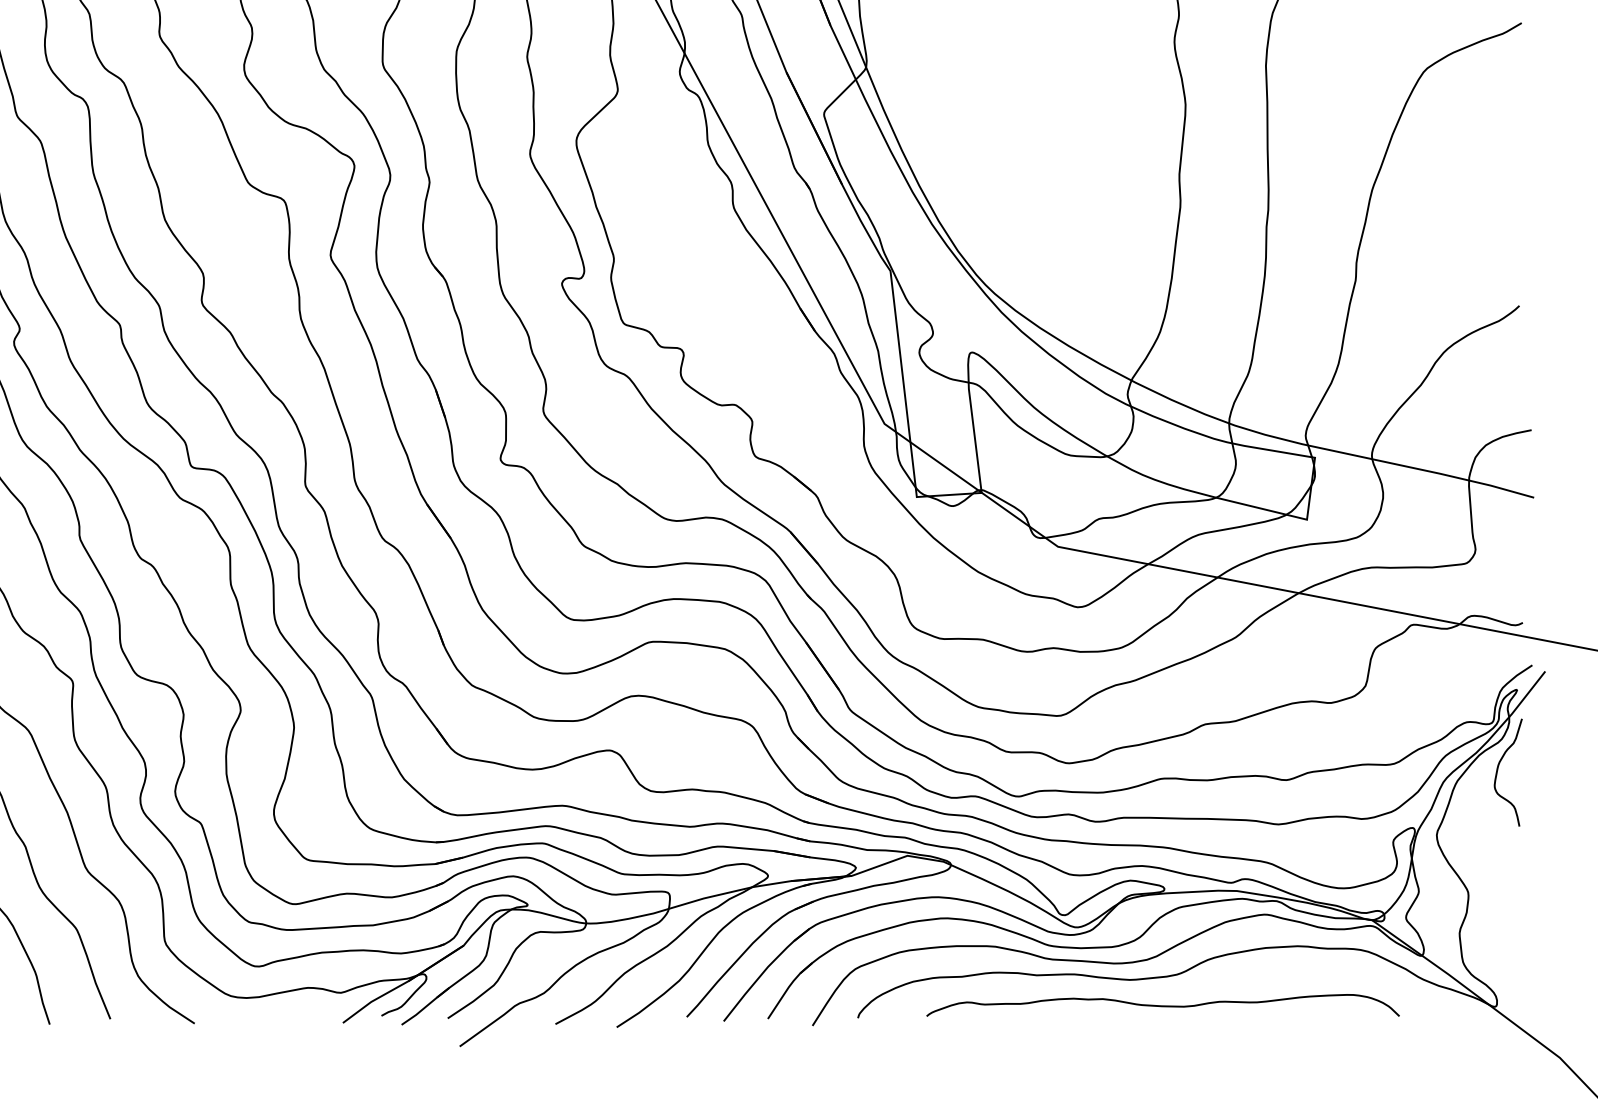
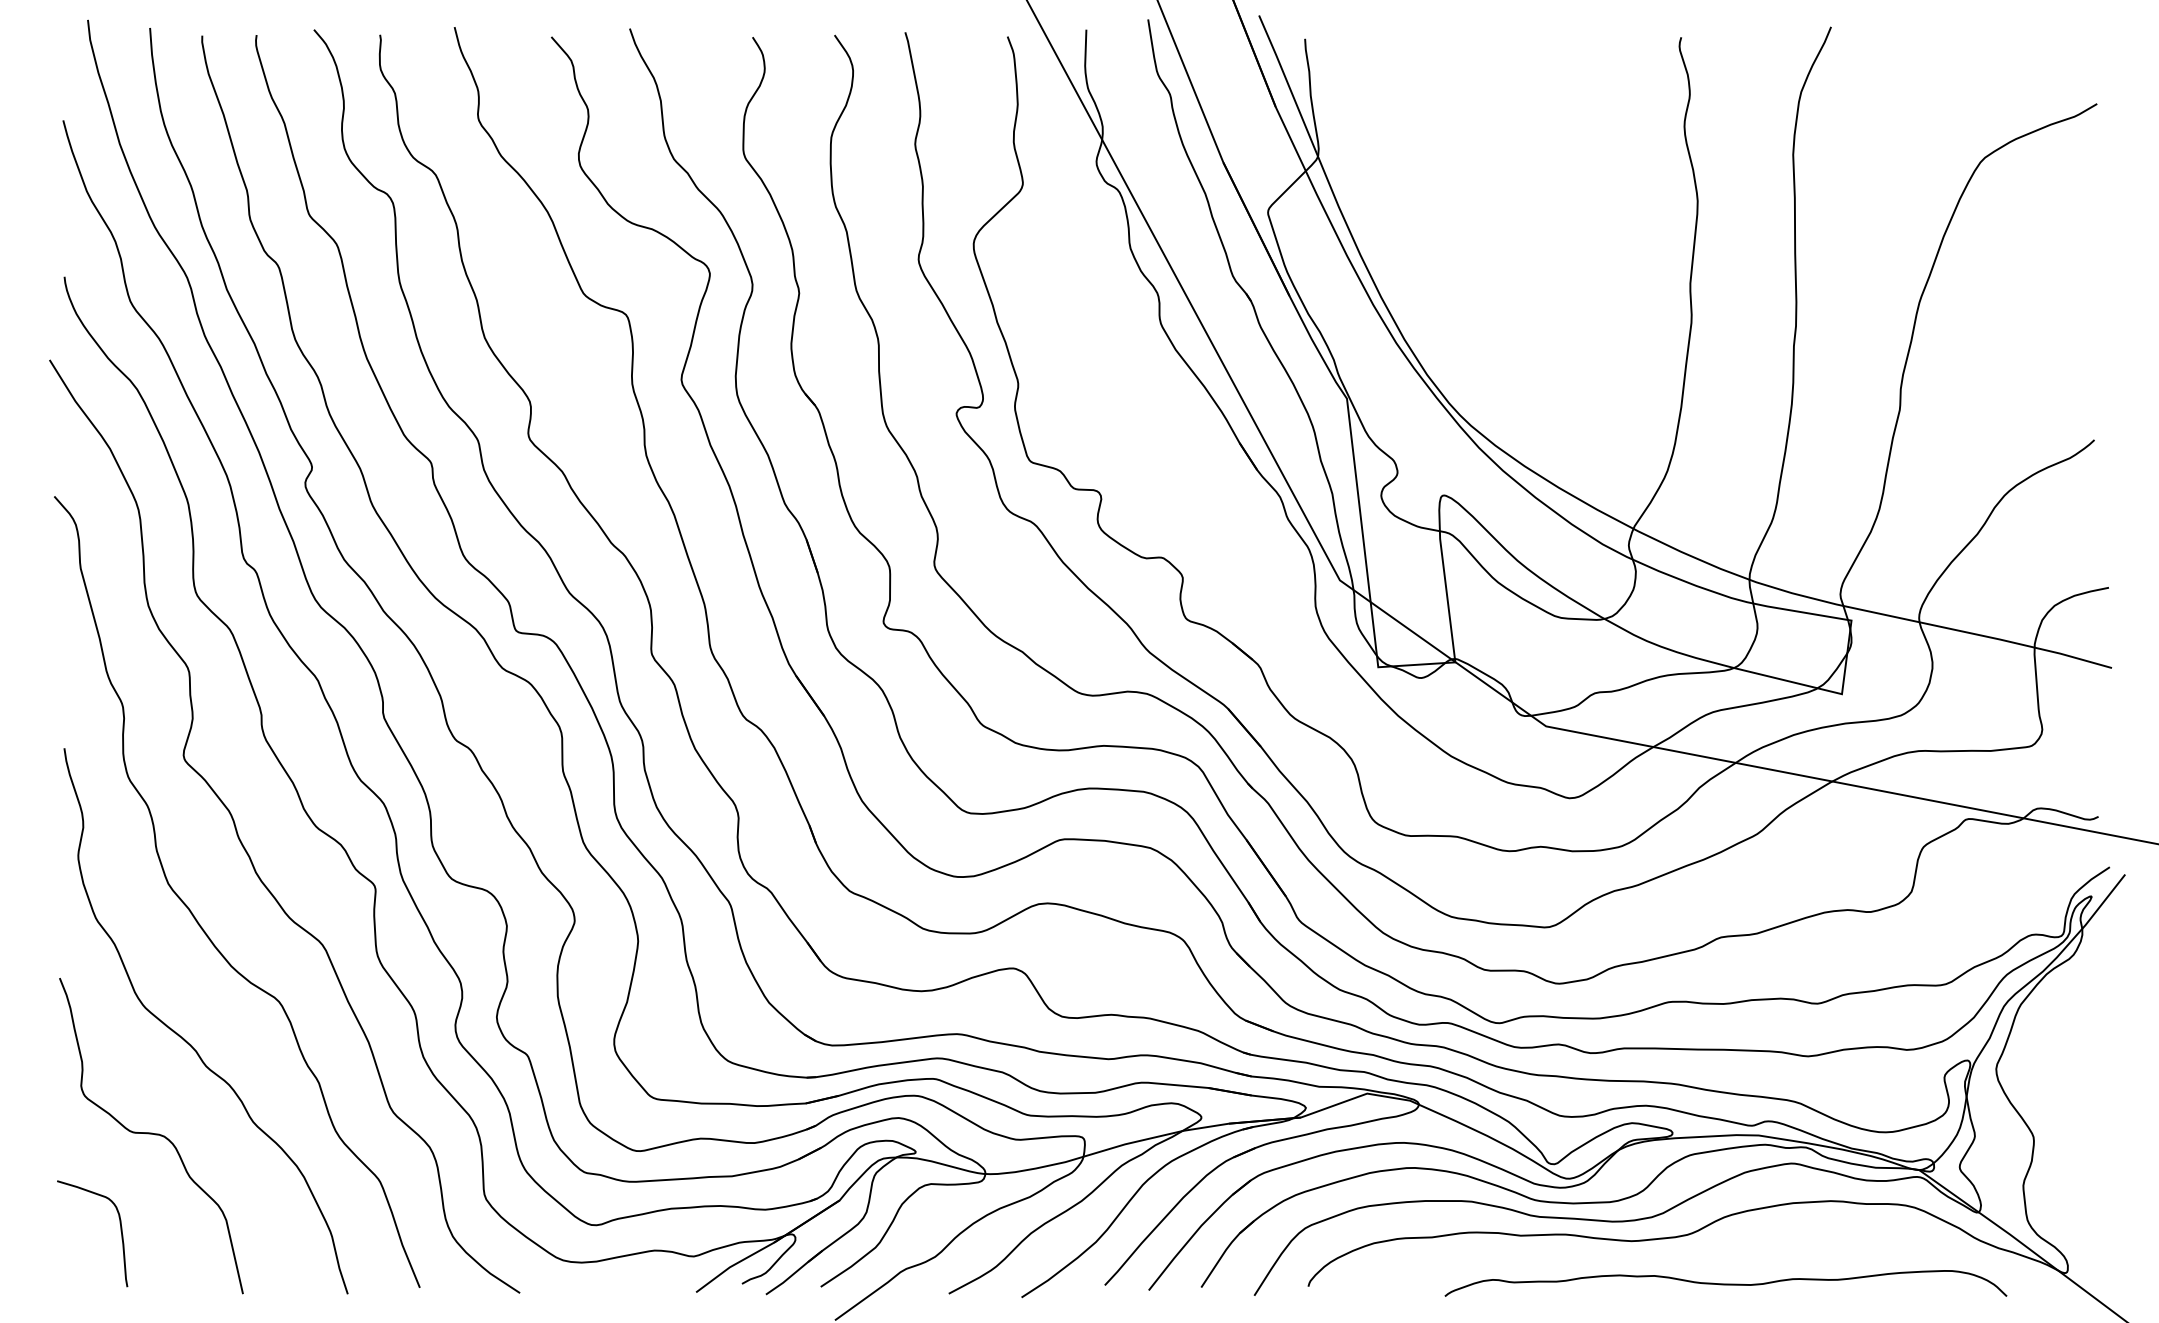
curve: (1498, 769) -> (2069, 991), removed
curve: (1162, 1005) -> (1725, 1283), moved

